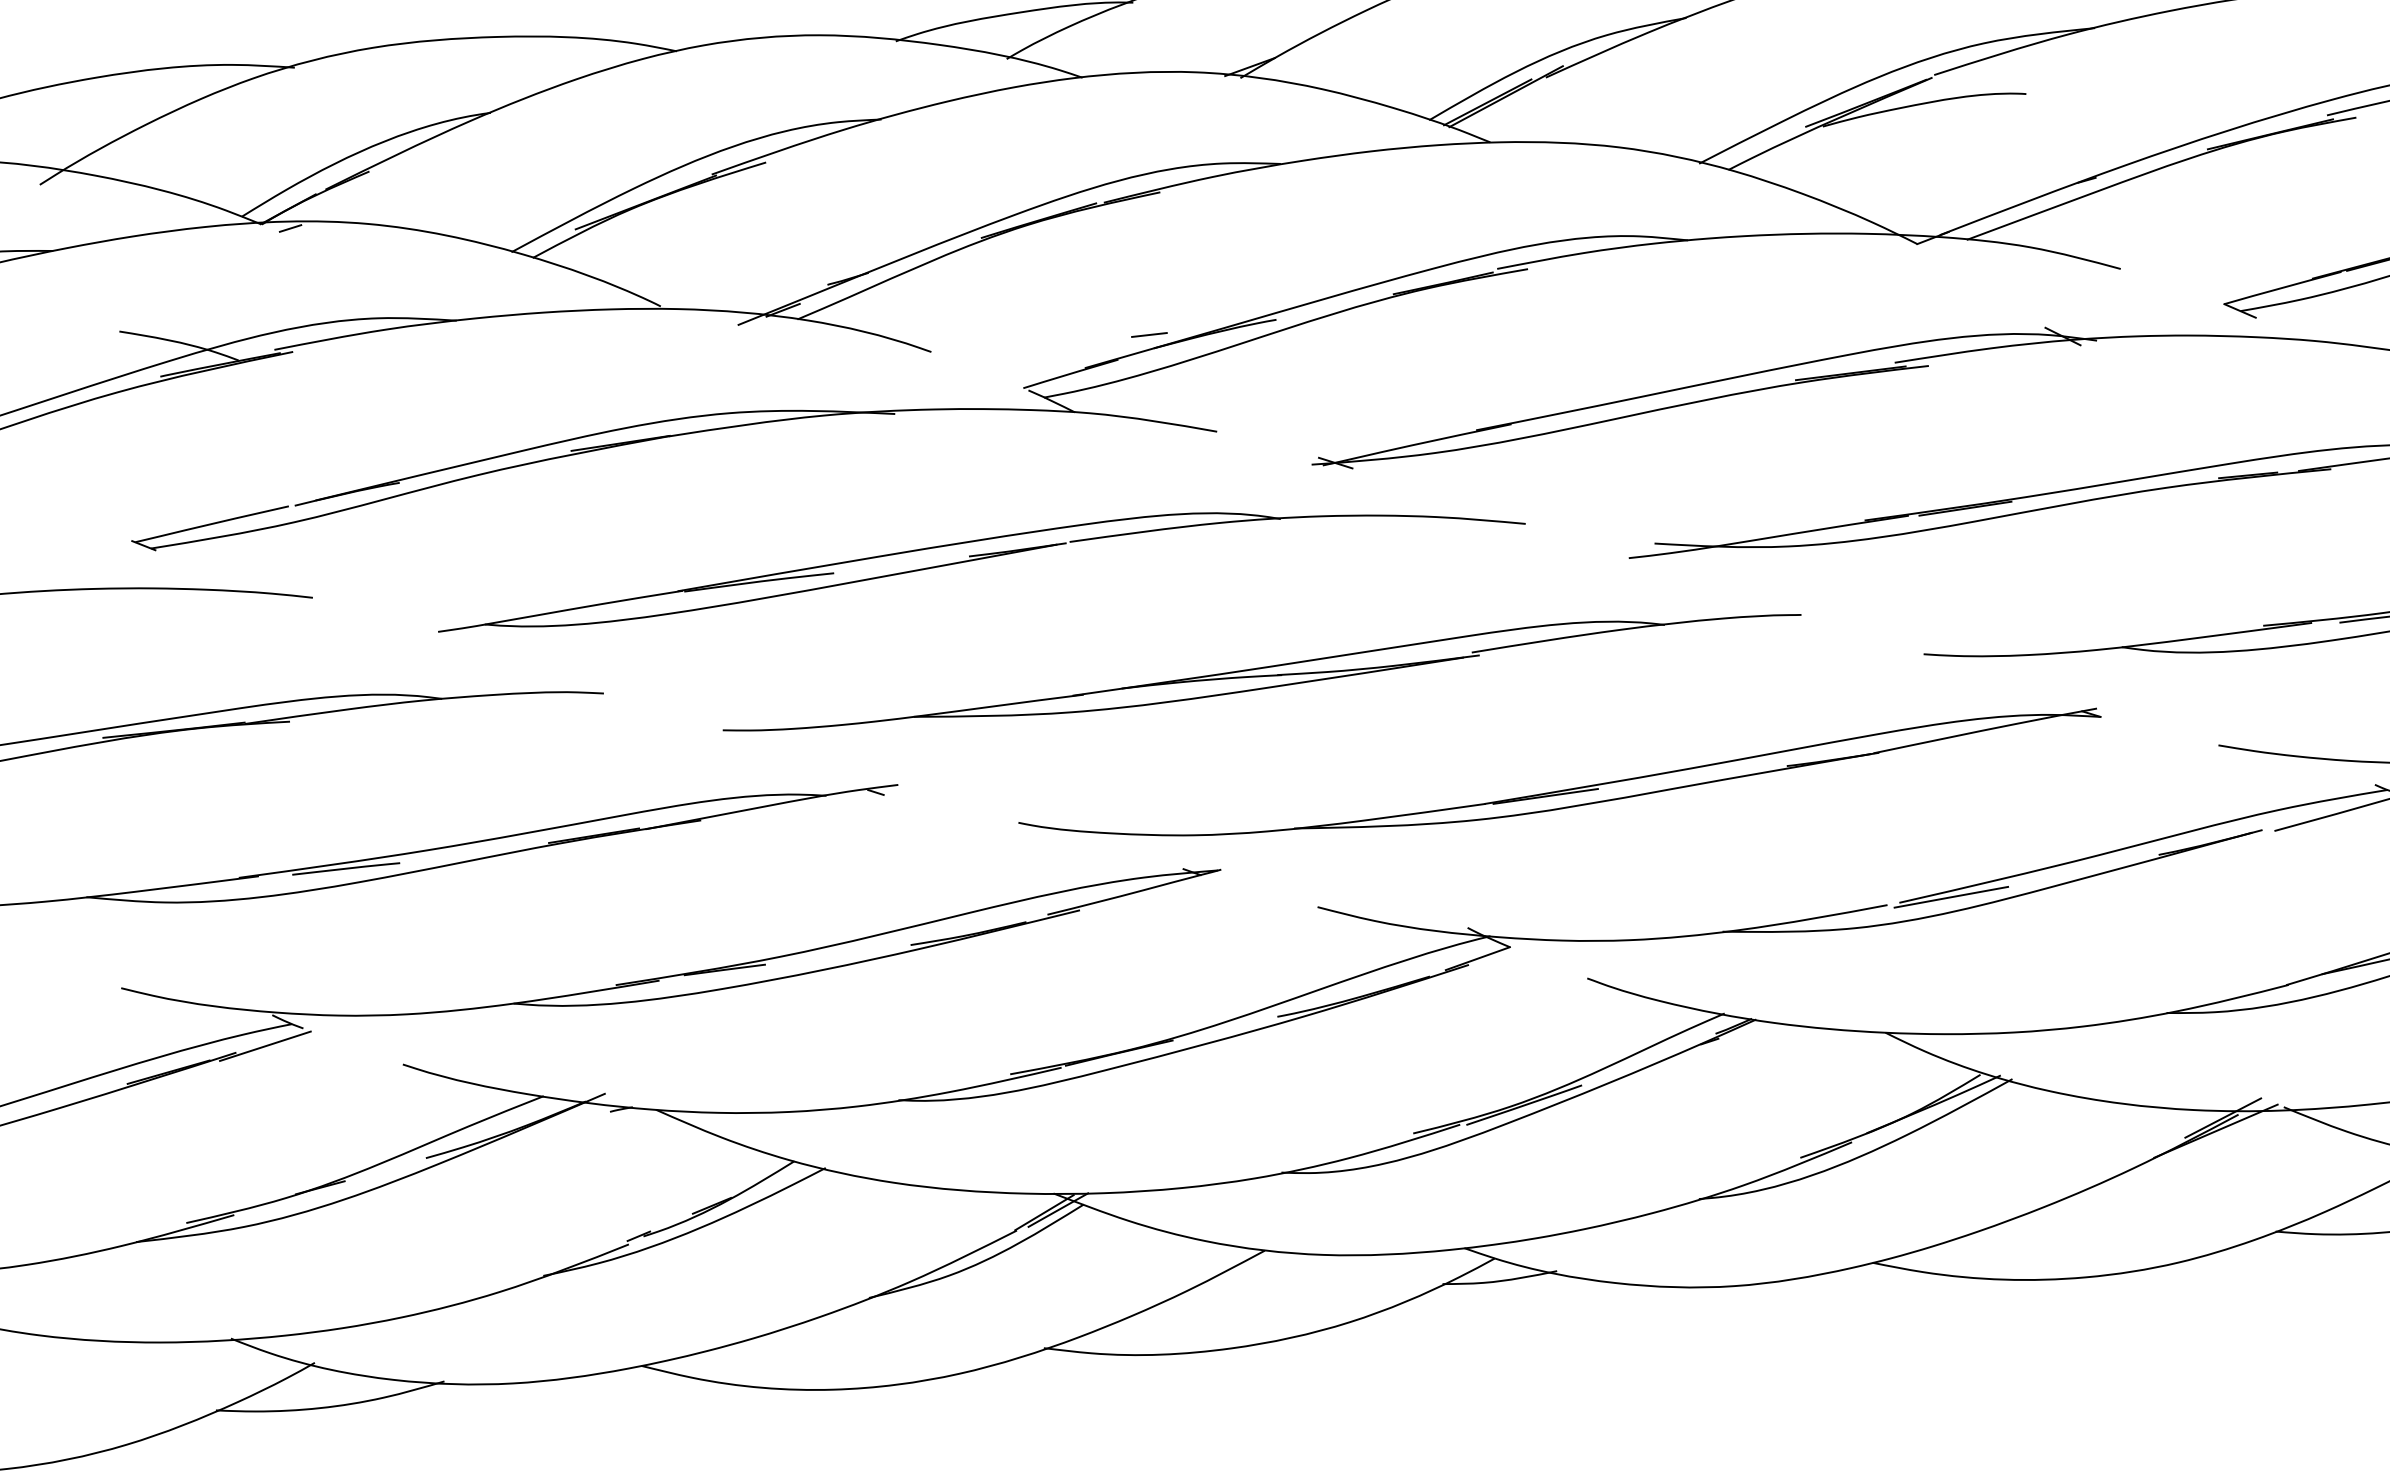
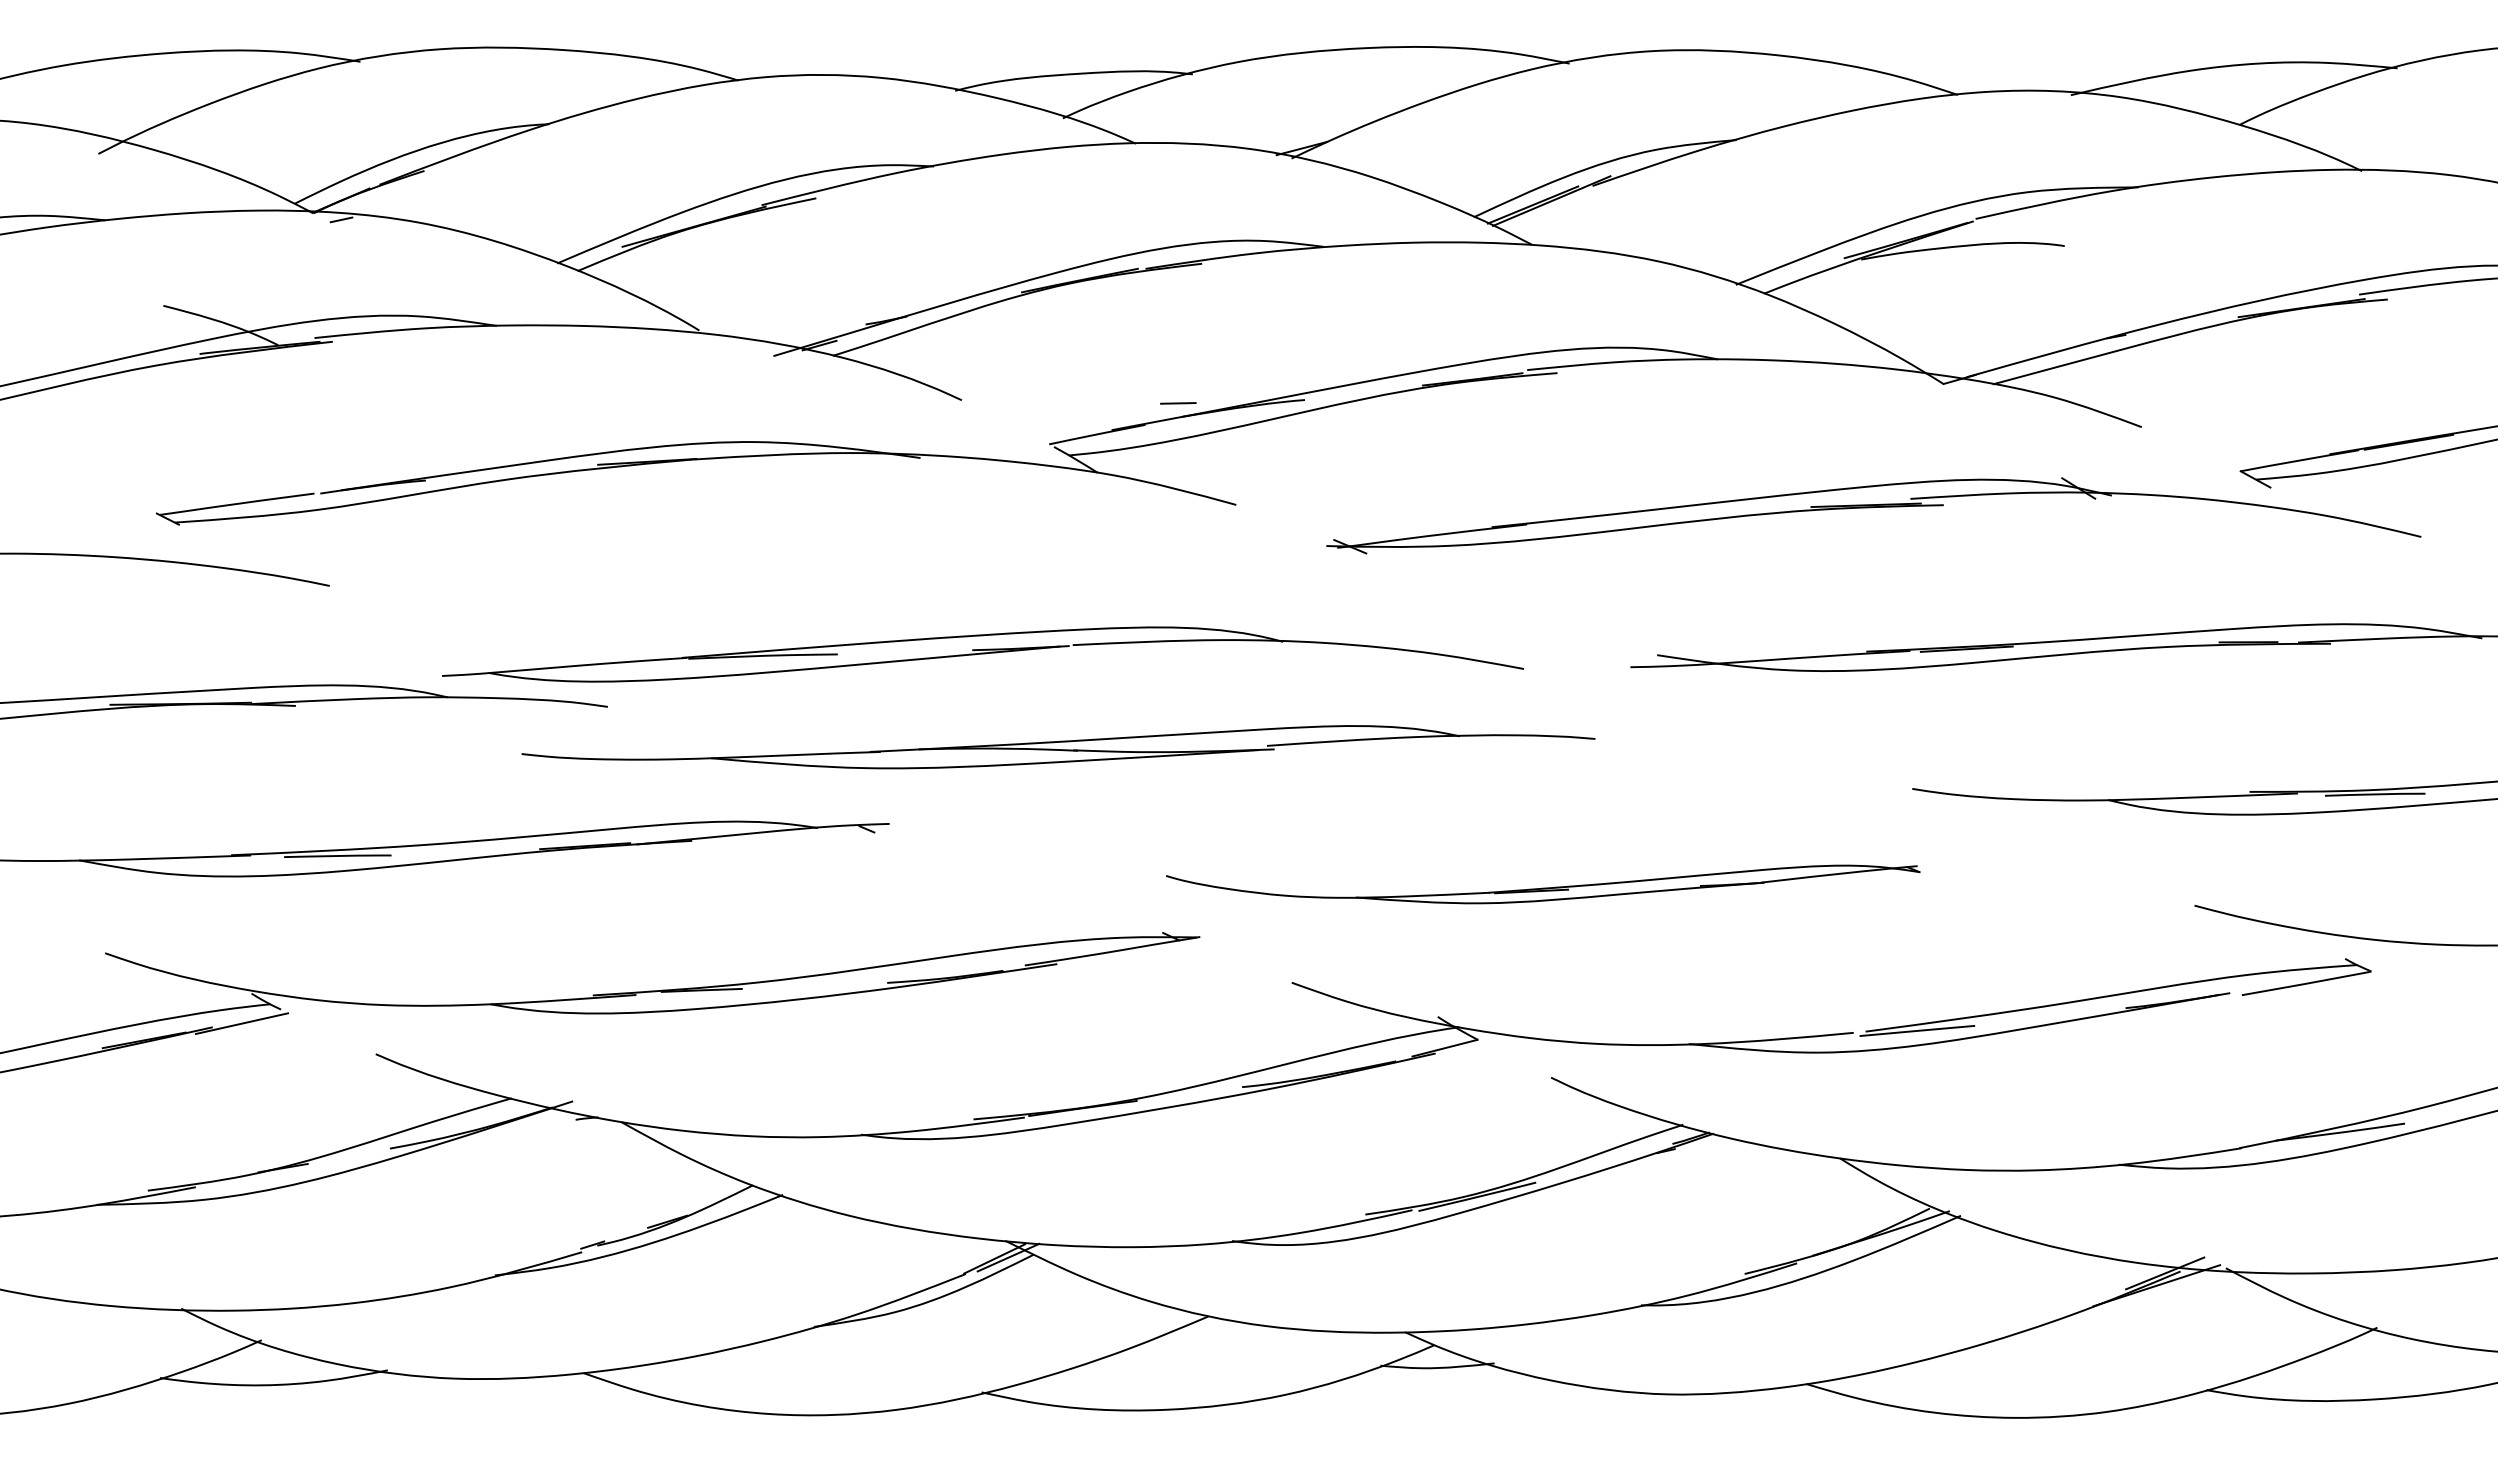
part: (979, 559) -> (982, 654), moved
part: (1262, 673) -> (1058, 747), moved
part: (1560, 784) -> (1542, 884), size x0.7

